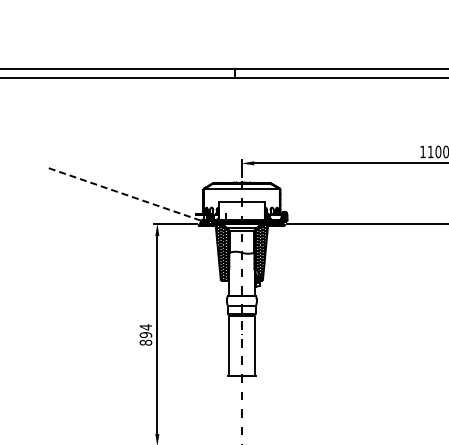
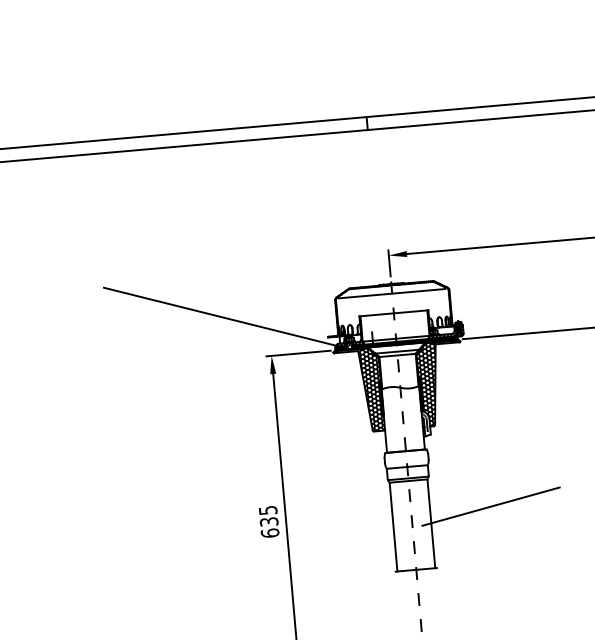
line: (126, 195) -> (222, 318), dashed -> solid
text: (145, 334) -> (268, 521), 894 -> 635
line: (295, 337) -> (490, 506), added

